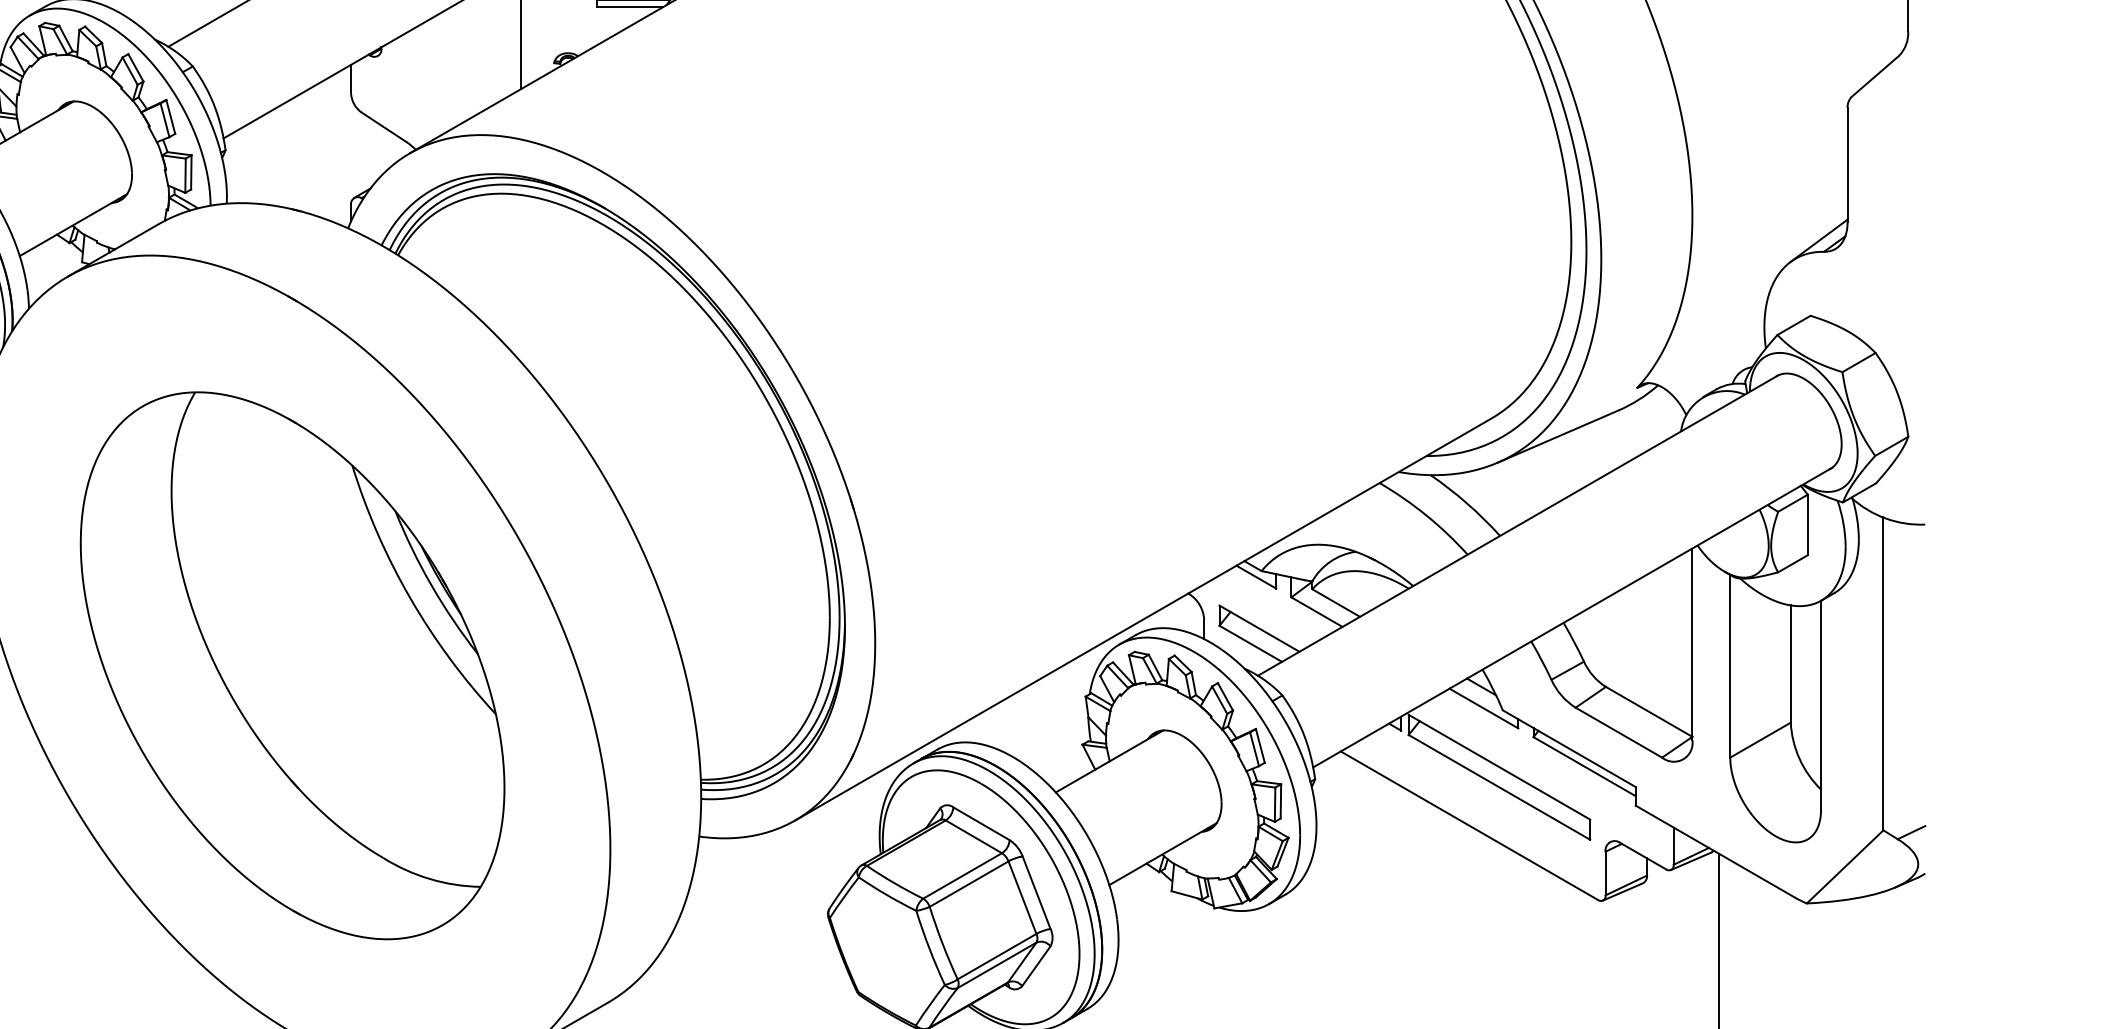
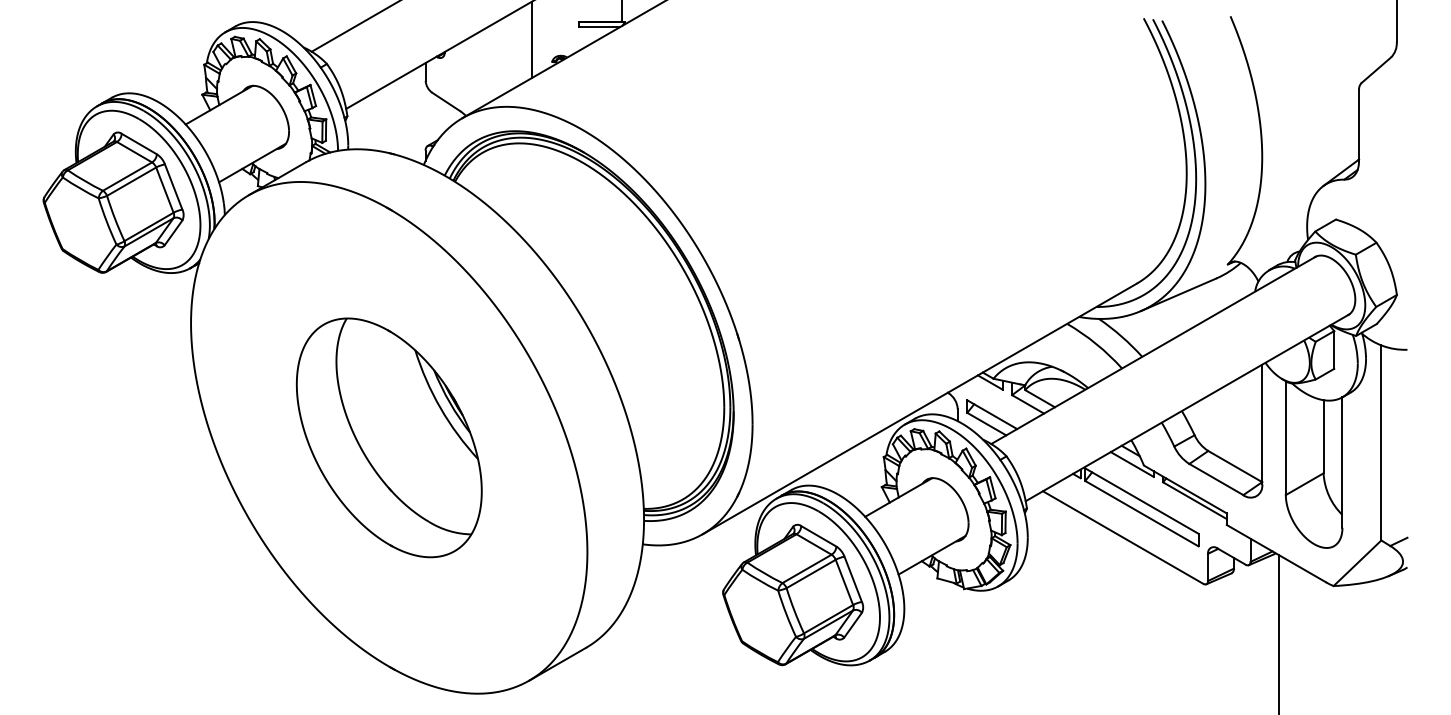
part: (293, 665) -> (389, 437), size x0.7

